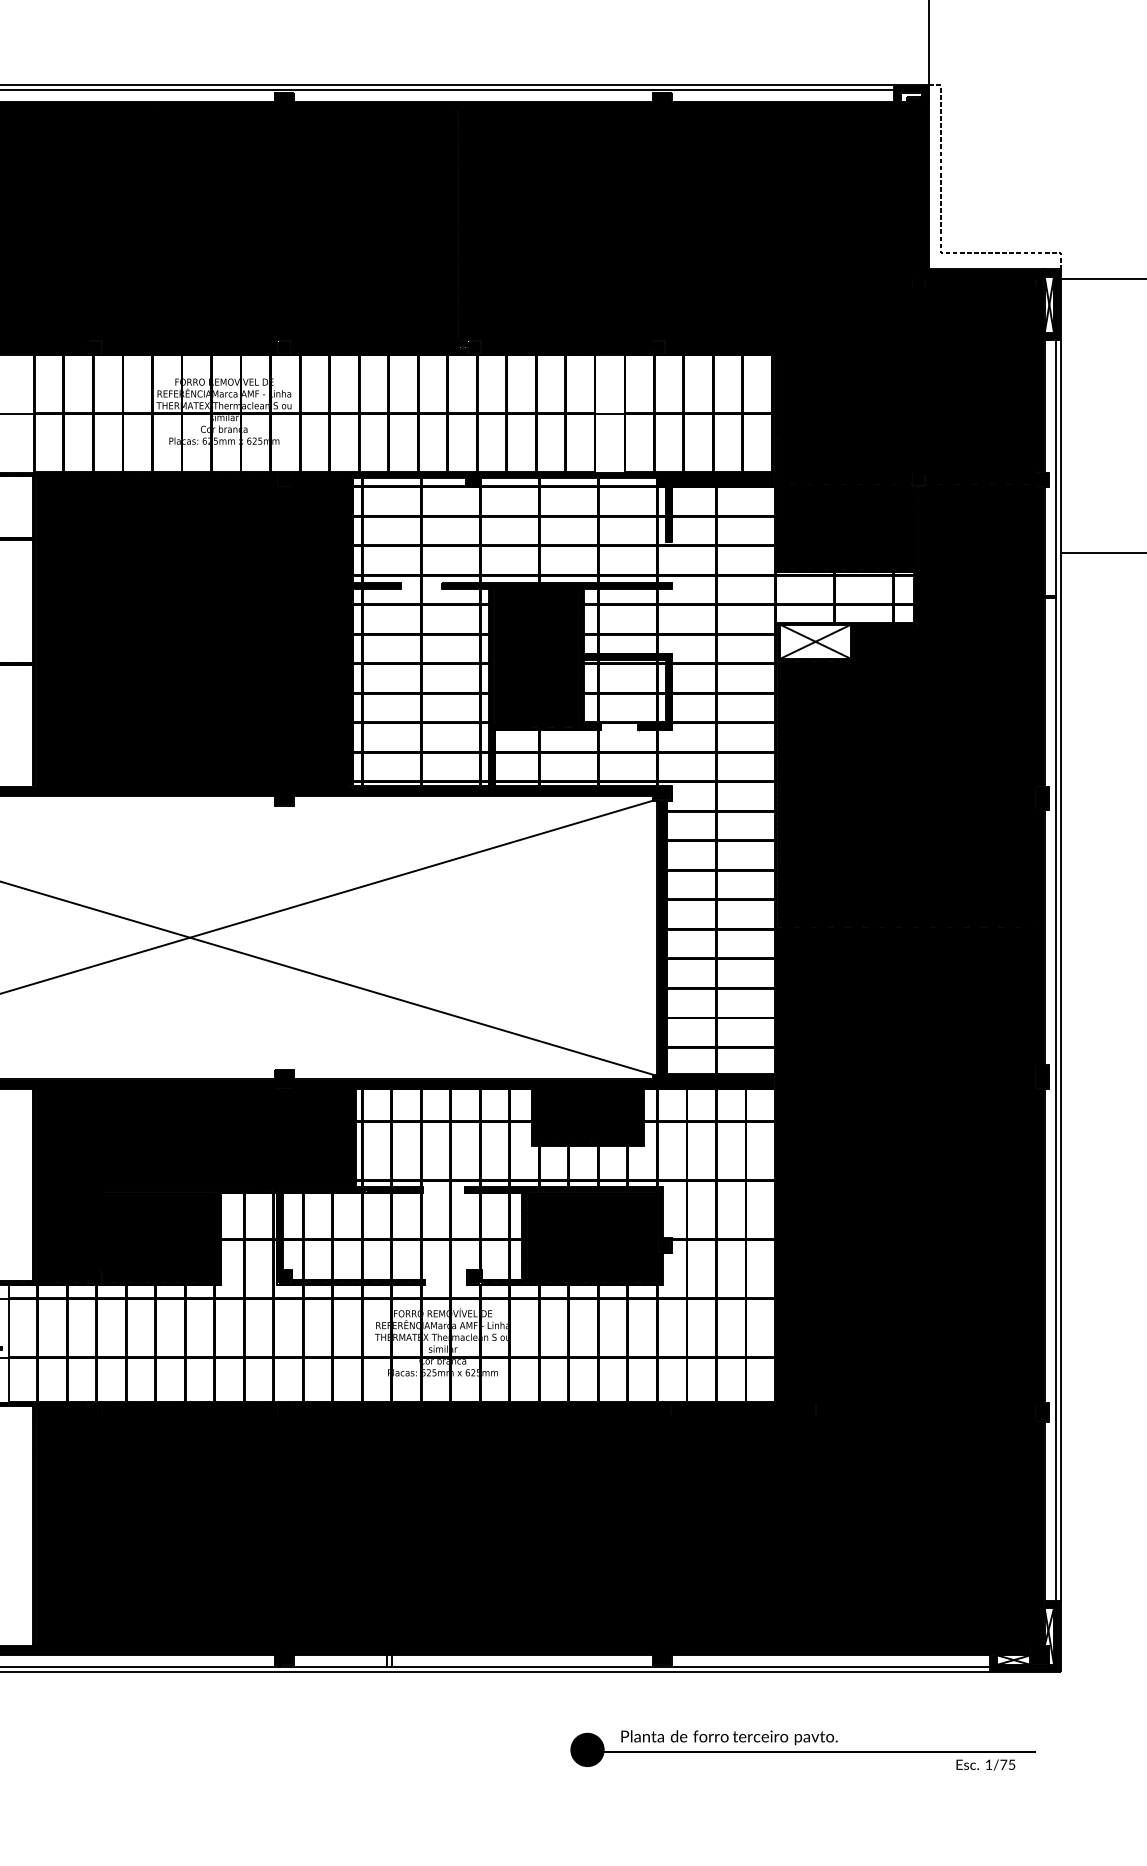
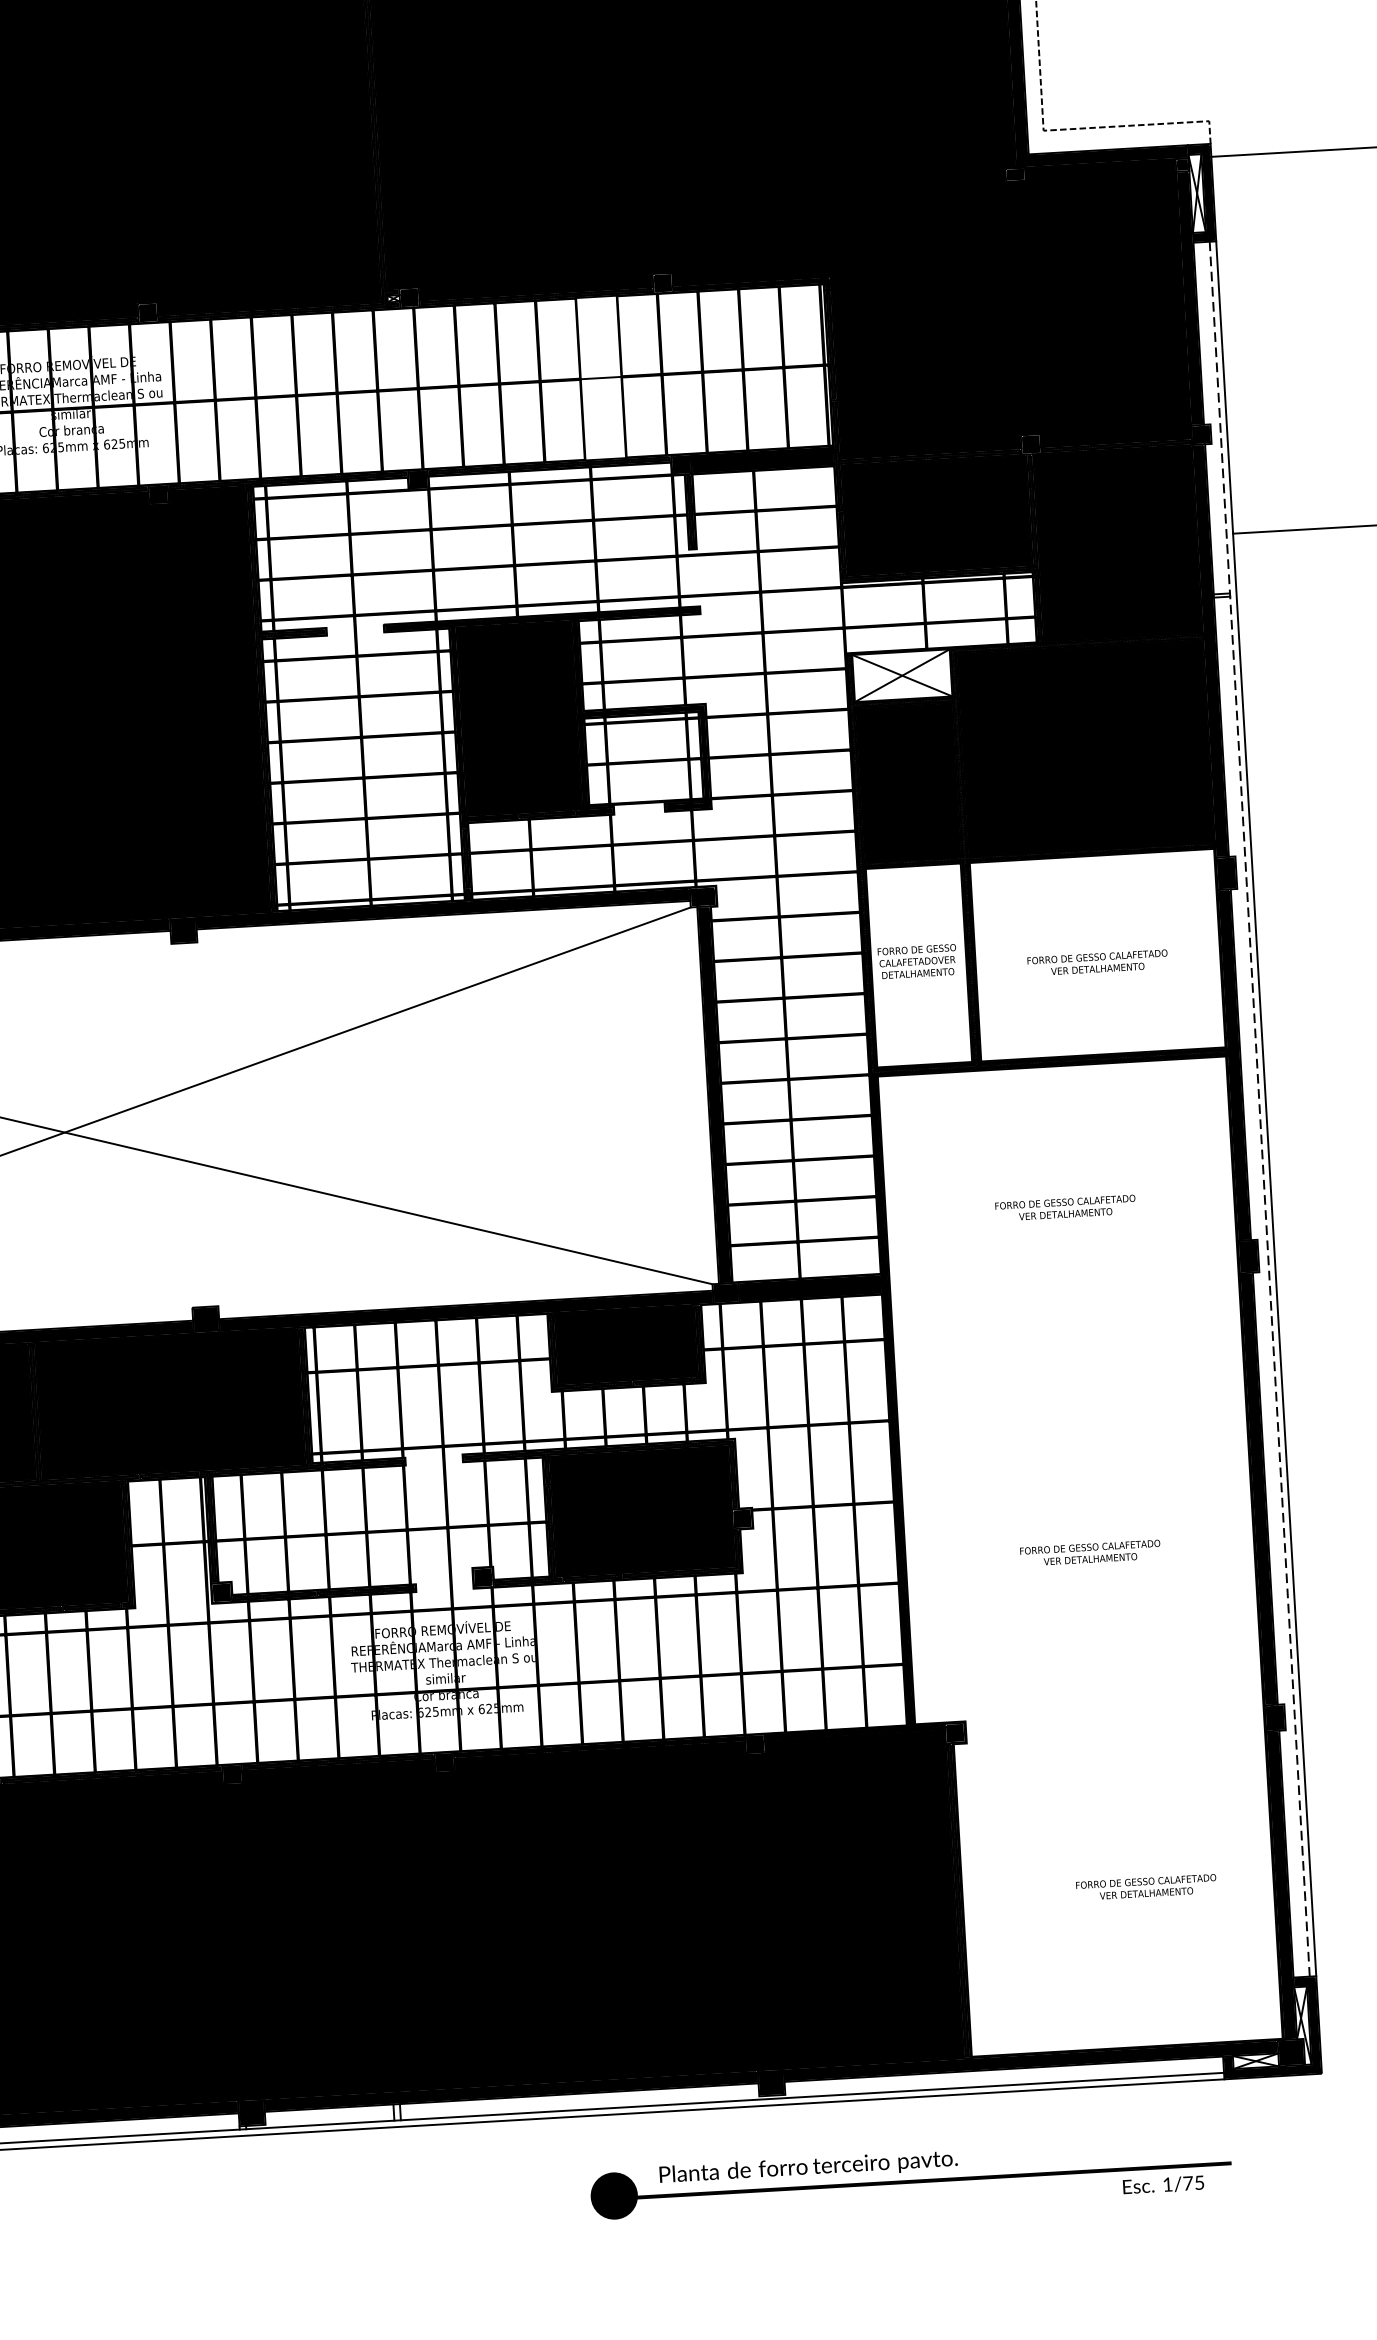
hatch: (815, 852) -> (918, 965), removed
hatch: (945, 852) -> (1097, 955), removed
line: (1056, 970) -> (1259, 1108), solid -> dashed
hatch: (907, 1287) -> (1079, 1556), removed
text: (802, 1750) -> (910, 2179), moved

